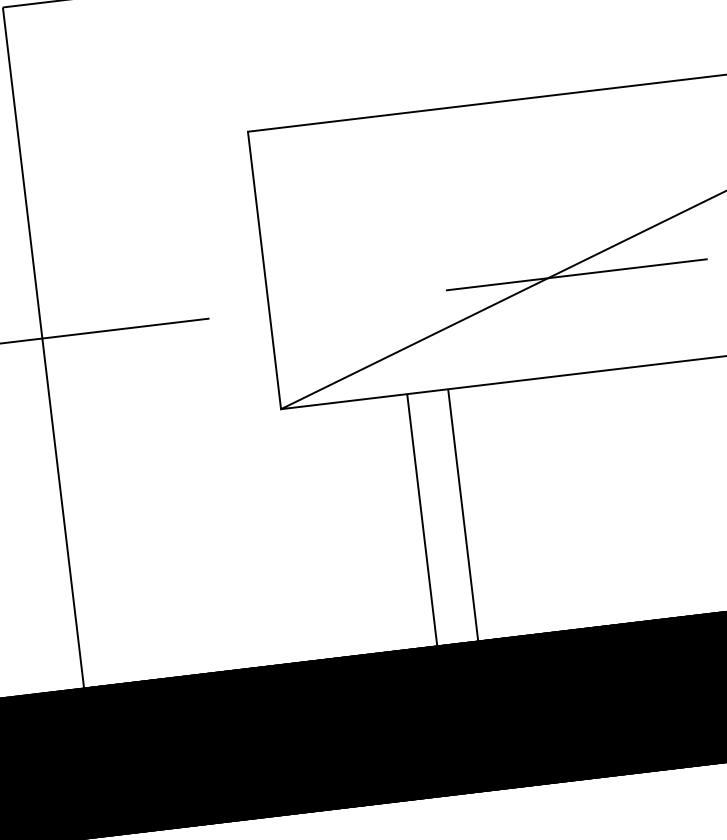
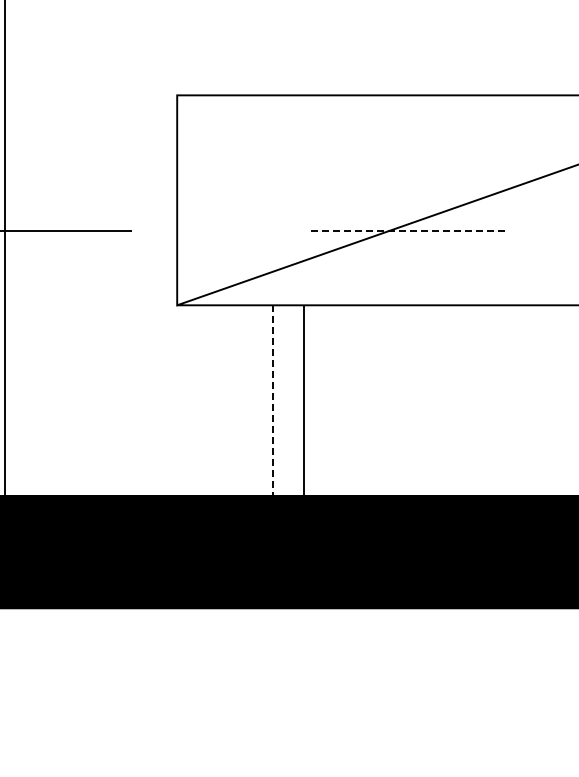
line: (577, 274) -> (410, 231), solid -> dashed
line: (422, 521) -> (272, 401), solid -> dashed

